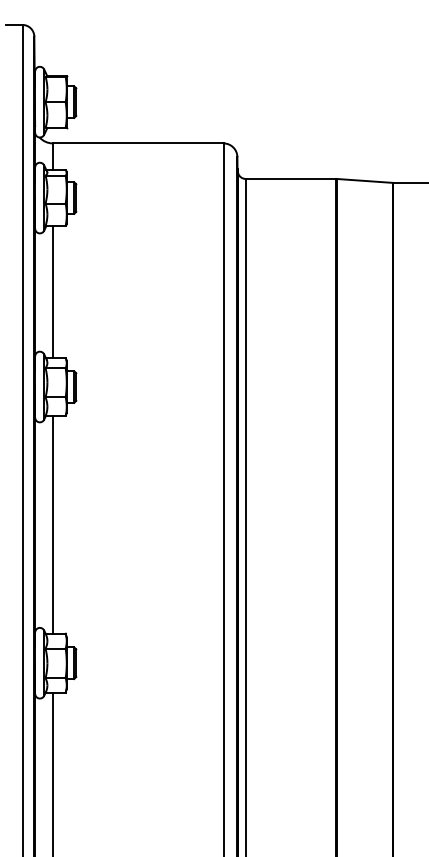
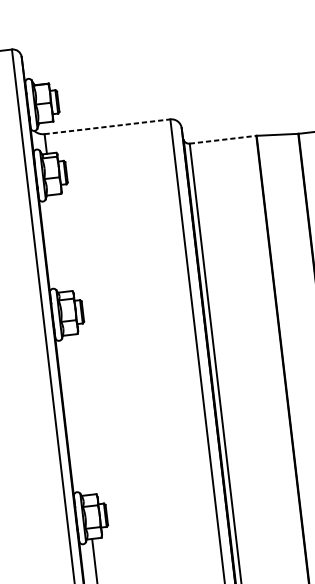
line: (138, 143) -> (107, 126), solid -> dashed
line: (291, 178) -> (223, 139), solid -> dashed
line: (52, 291) -> (57, 243), removed
line: (52, 524) -> (77, 414), removed

